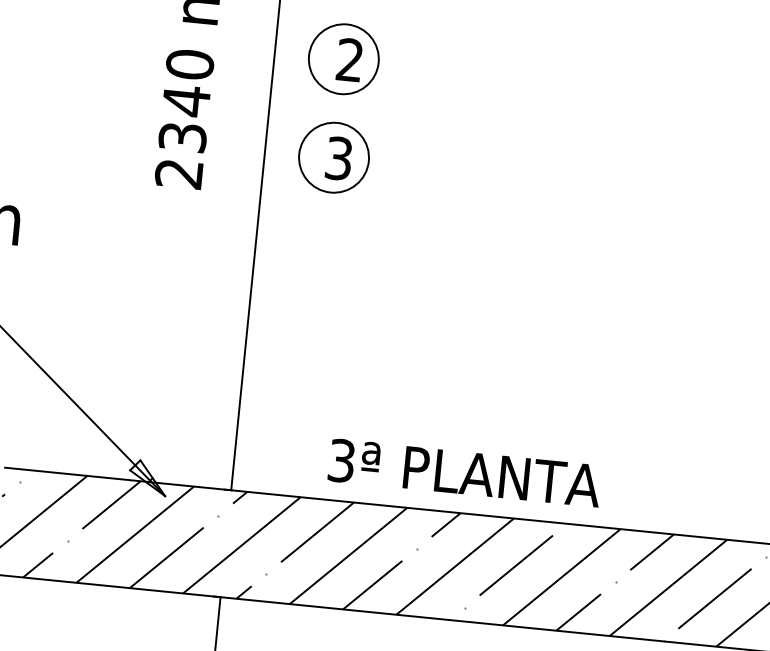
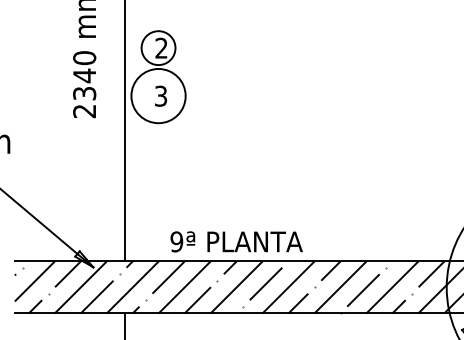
circle: (333, 158) -> (158, 96), size x1.6
text: (341, 459) -> (176, 241), 3ª -> 9ª

